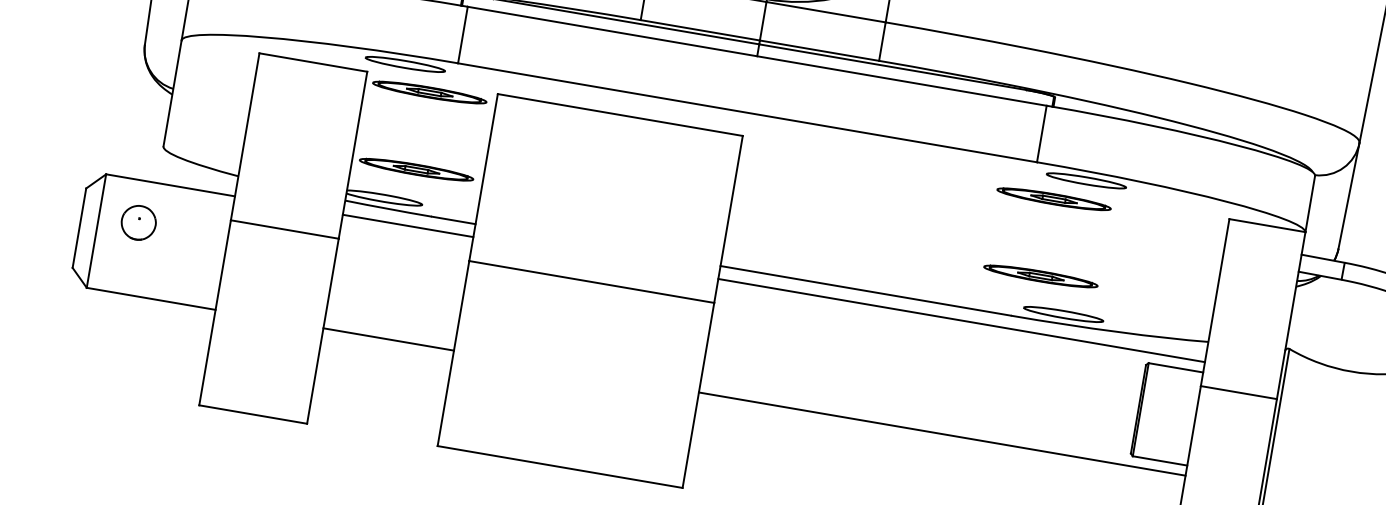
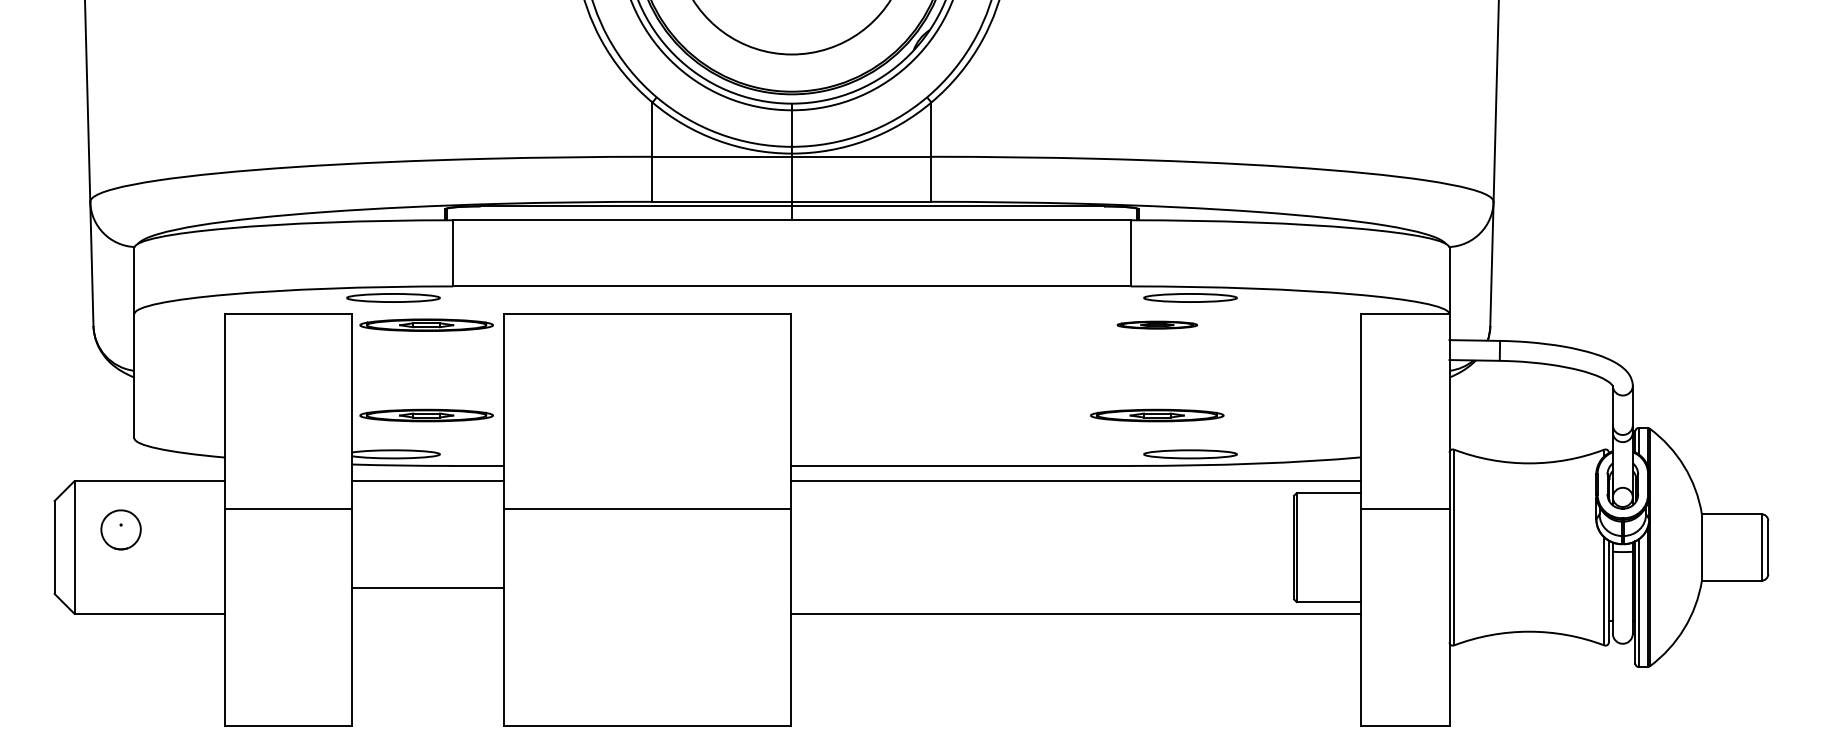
part: (1054, 198) -> (1157, 324), size x0.6
line: (388, 339) -> (427, 587), moved

